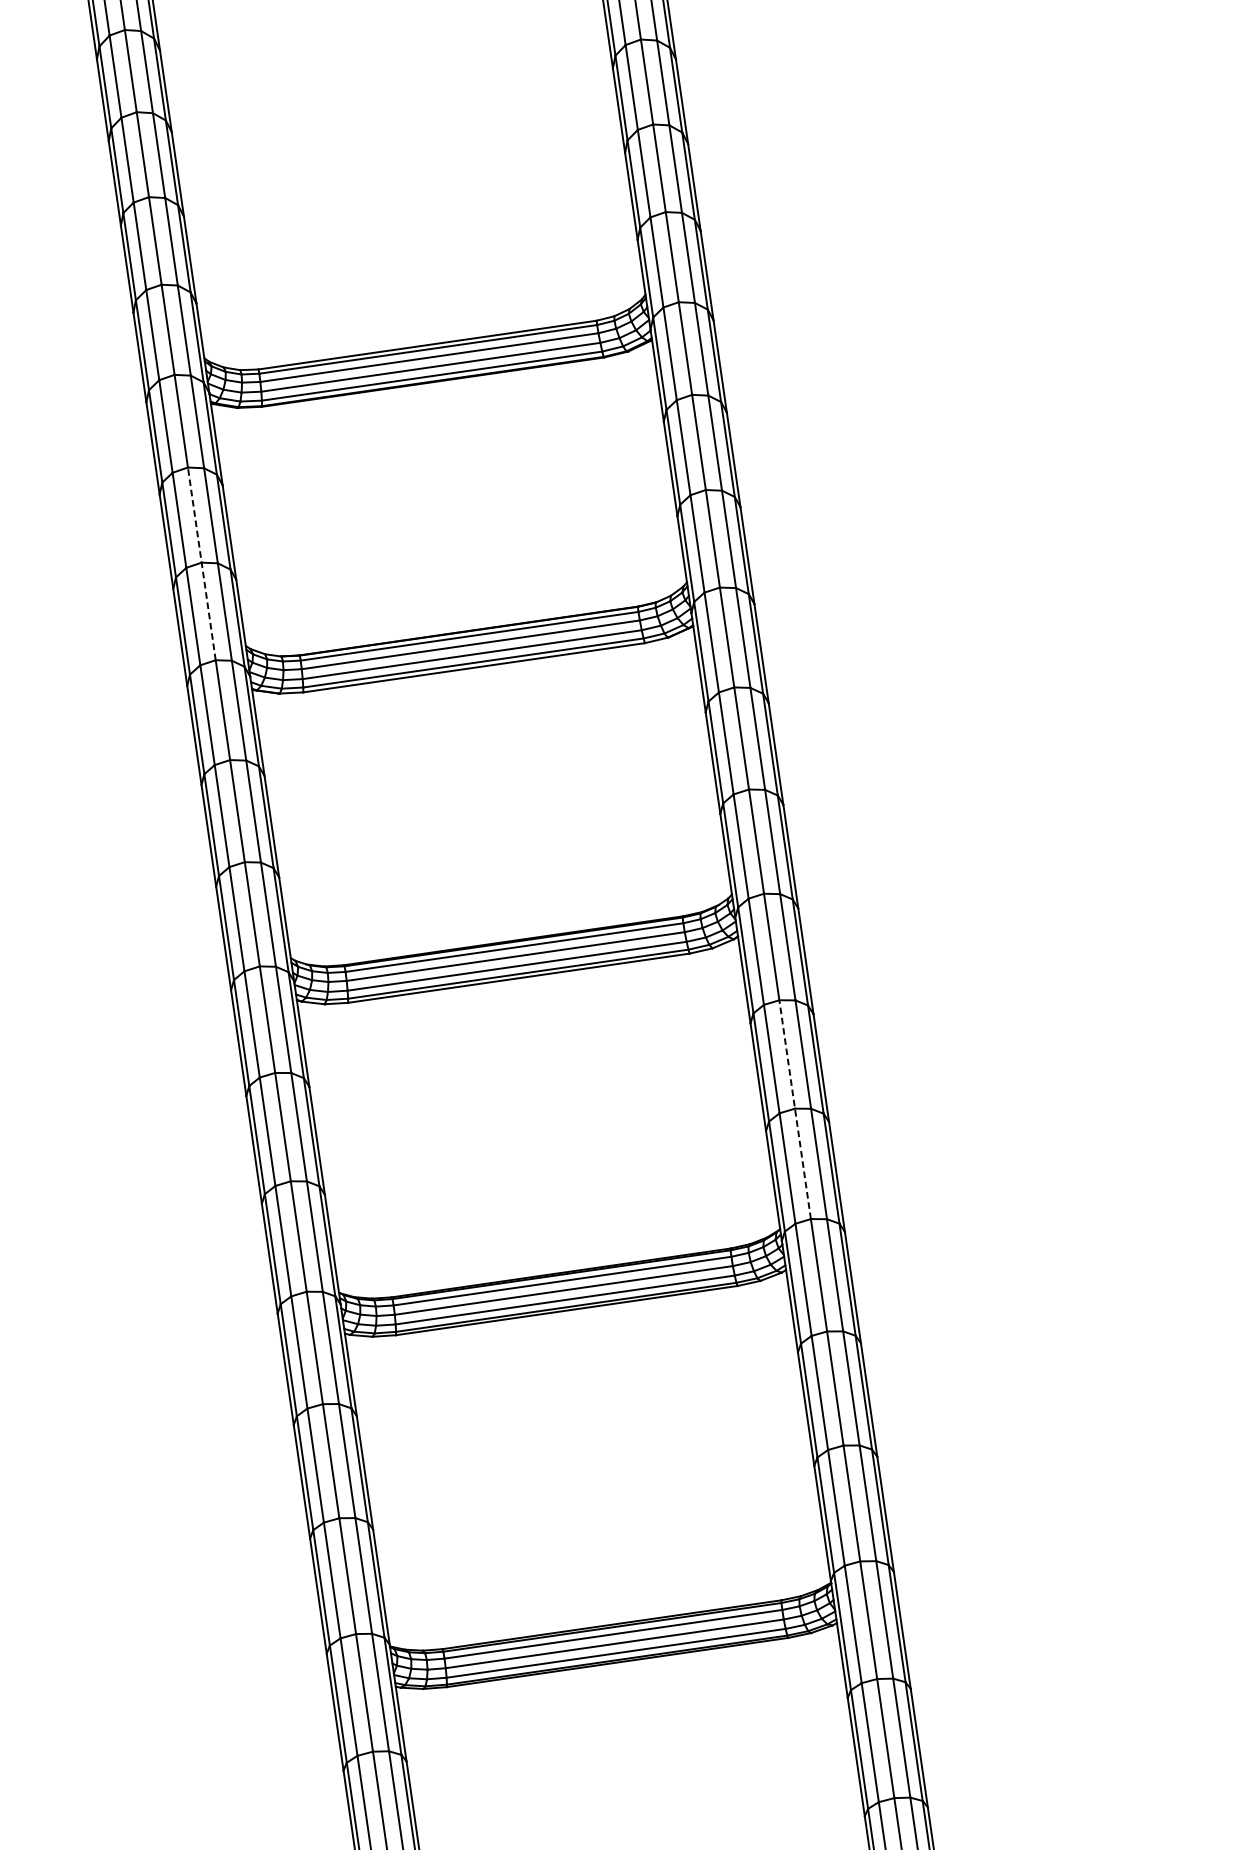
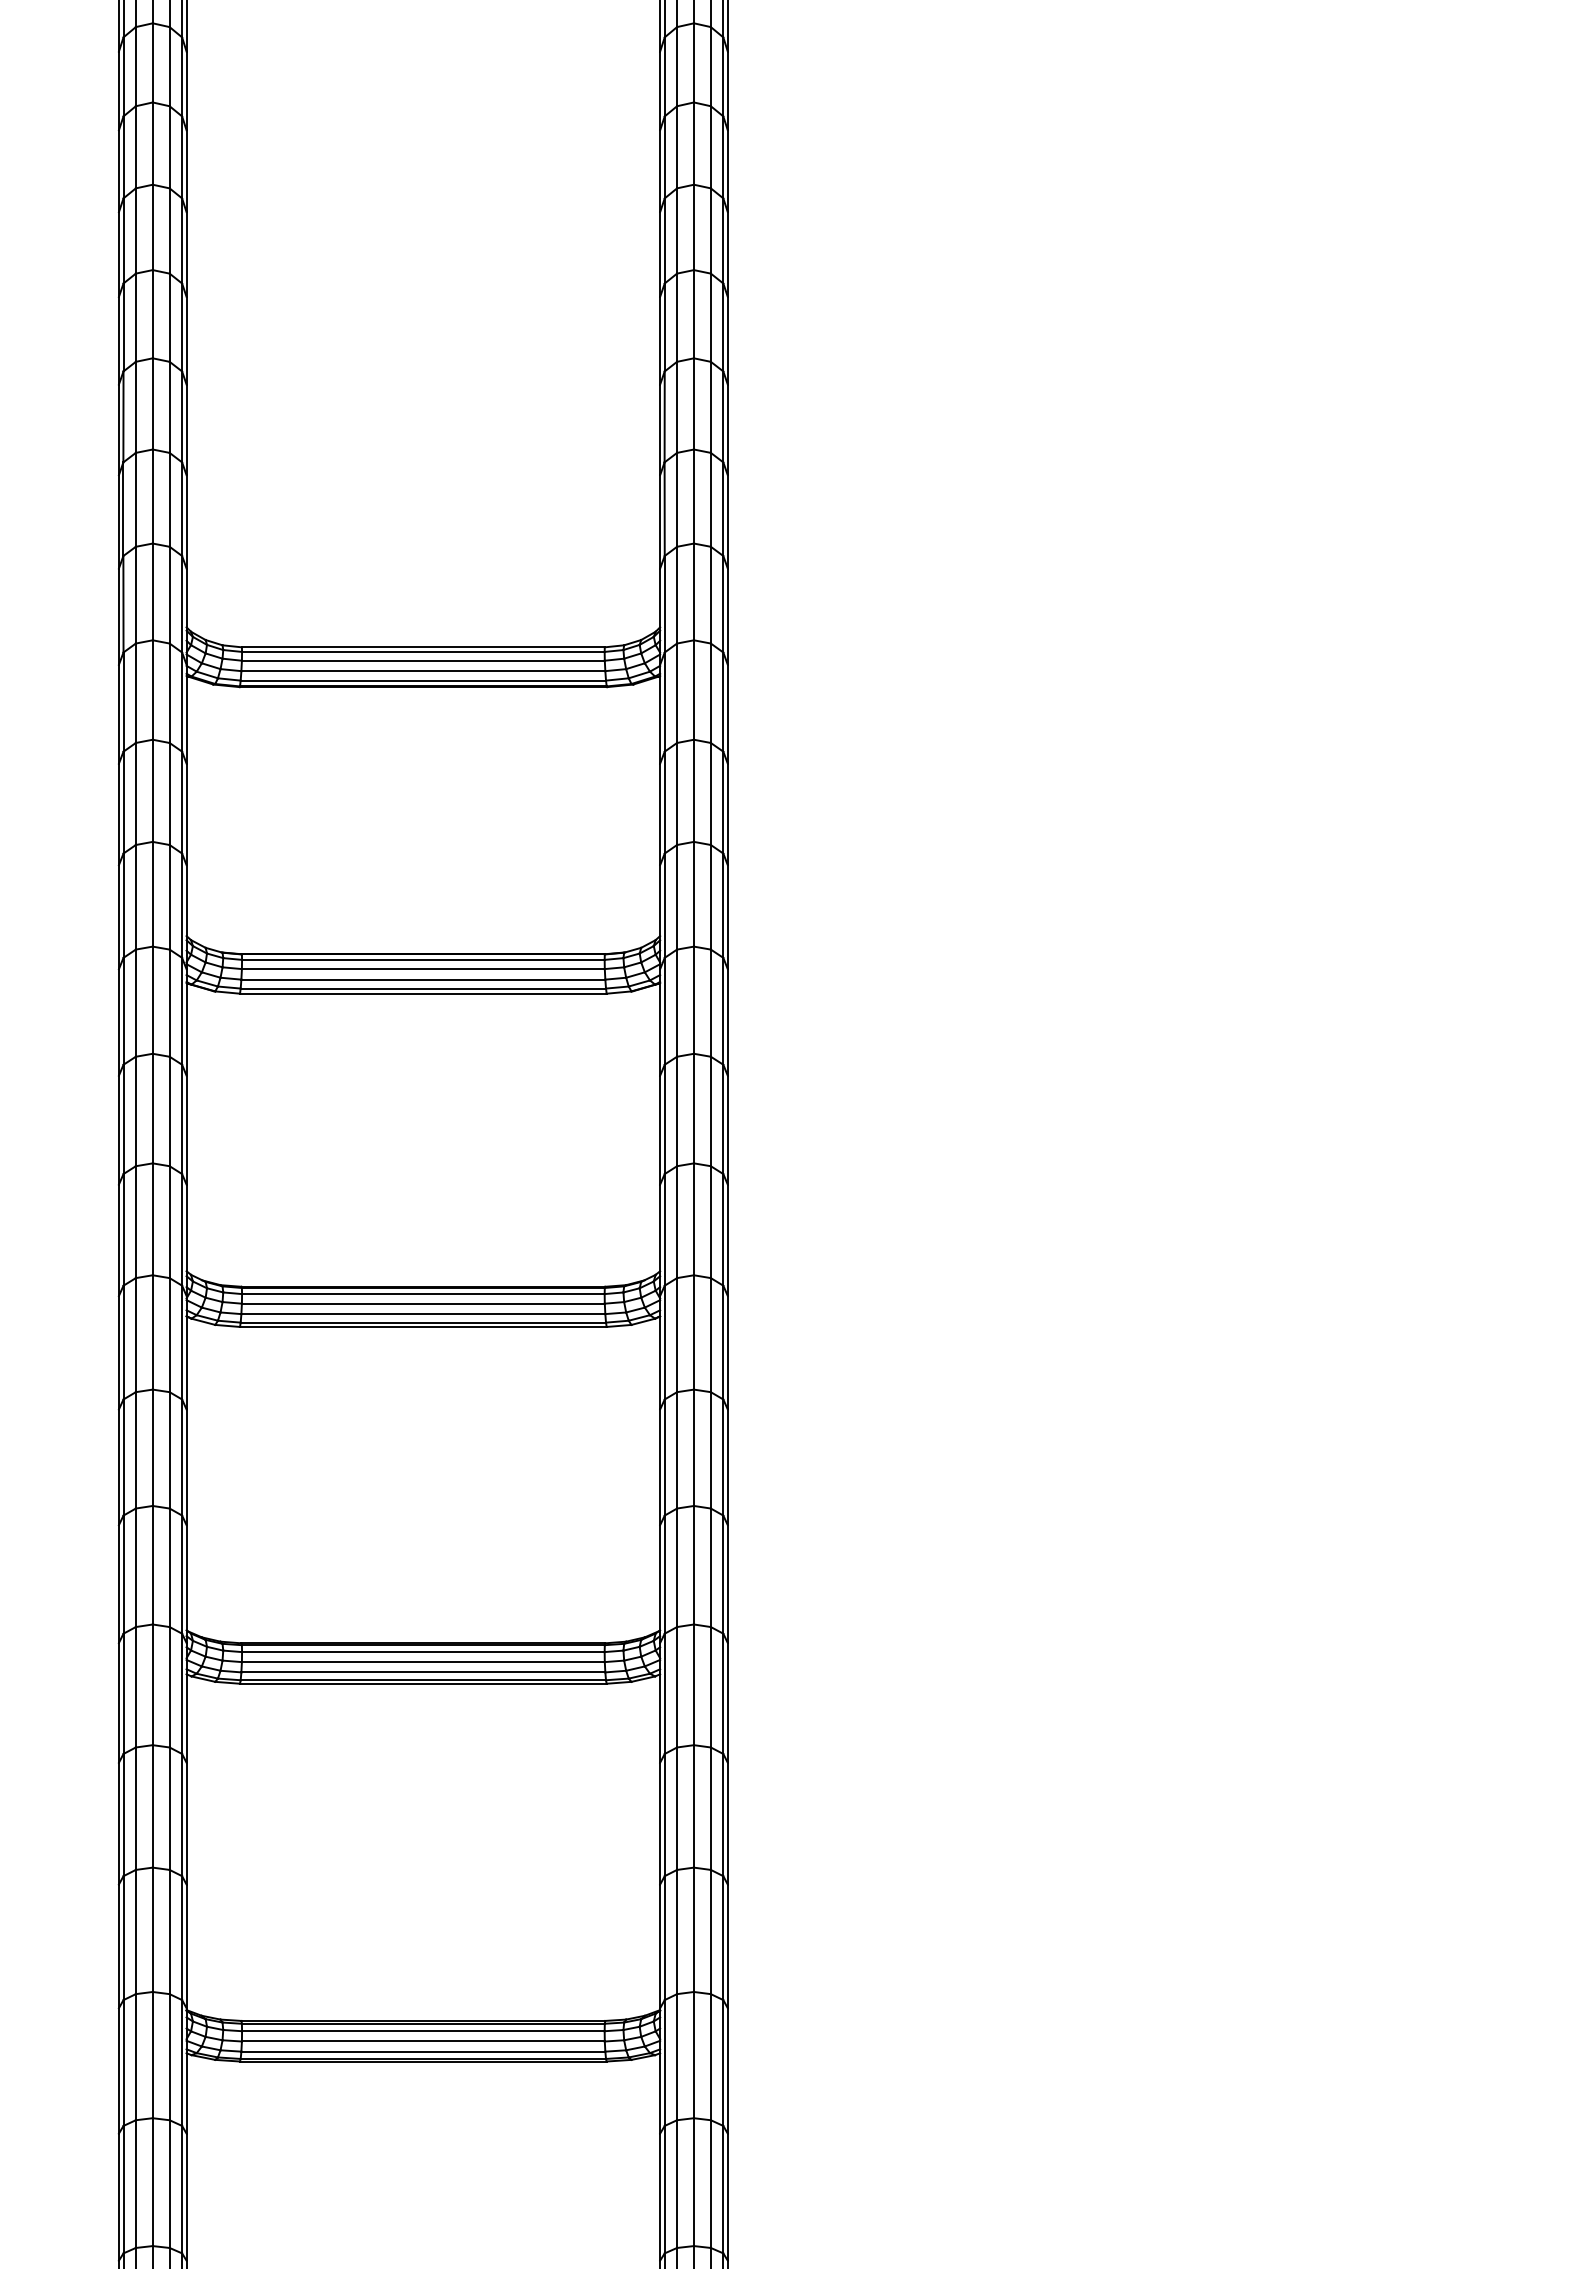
line: (201, 563) -> (152, 842), dashed -> solid
line: (794, 1109) -> (693, 1506), dashed -> solid

